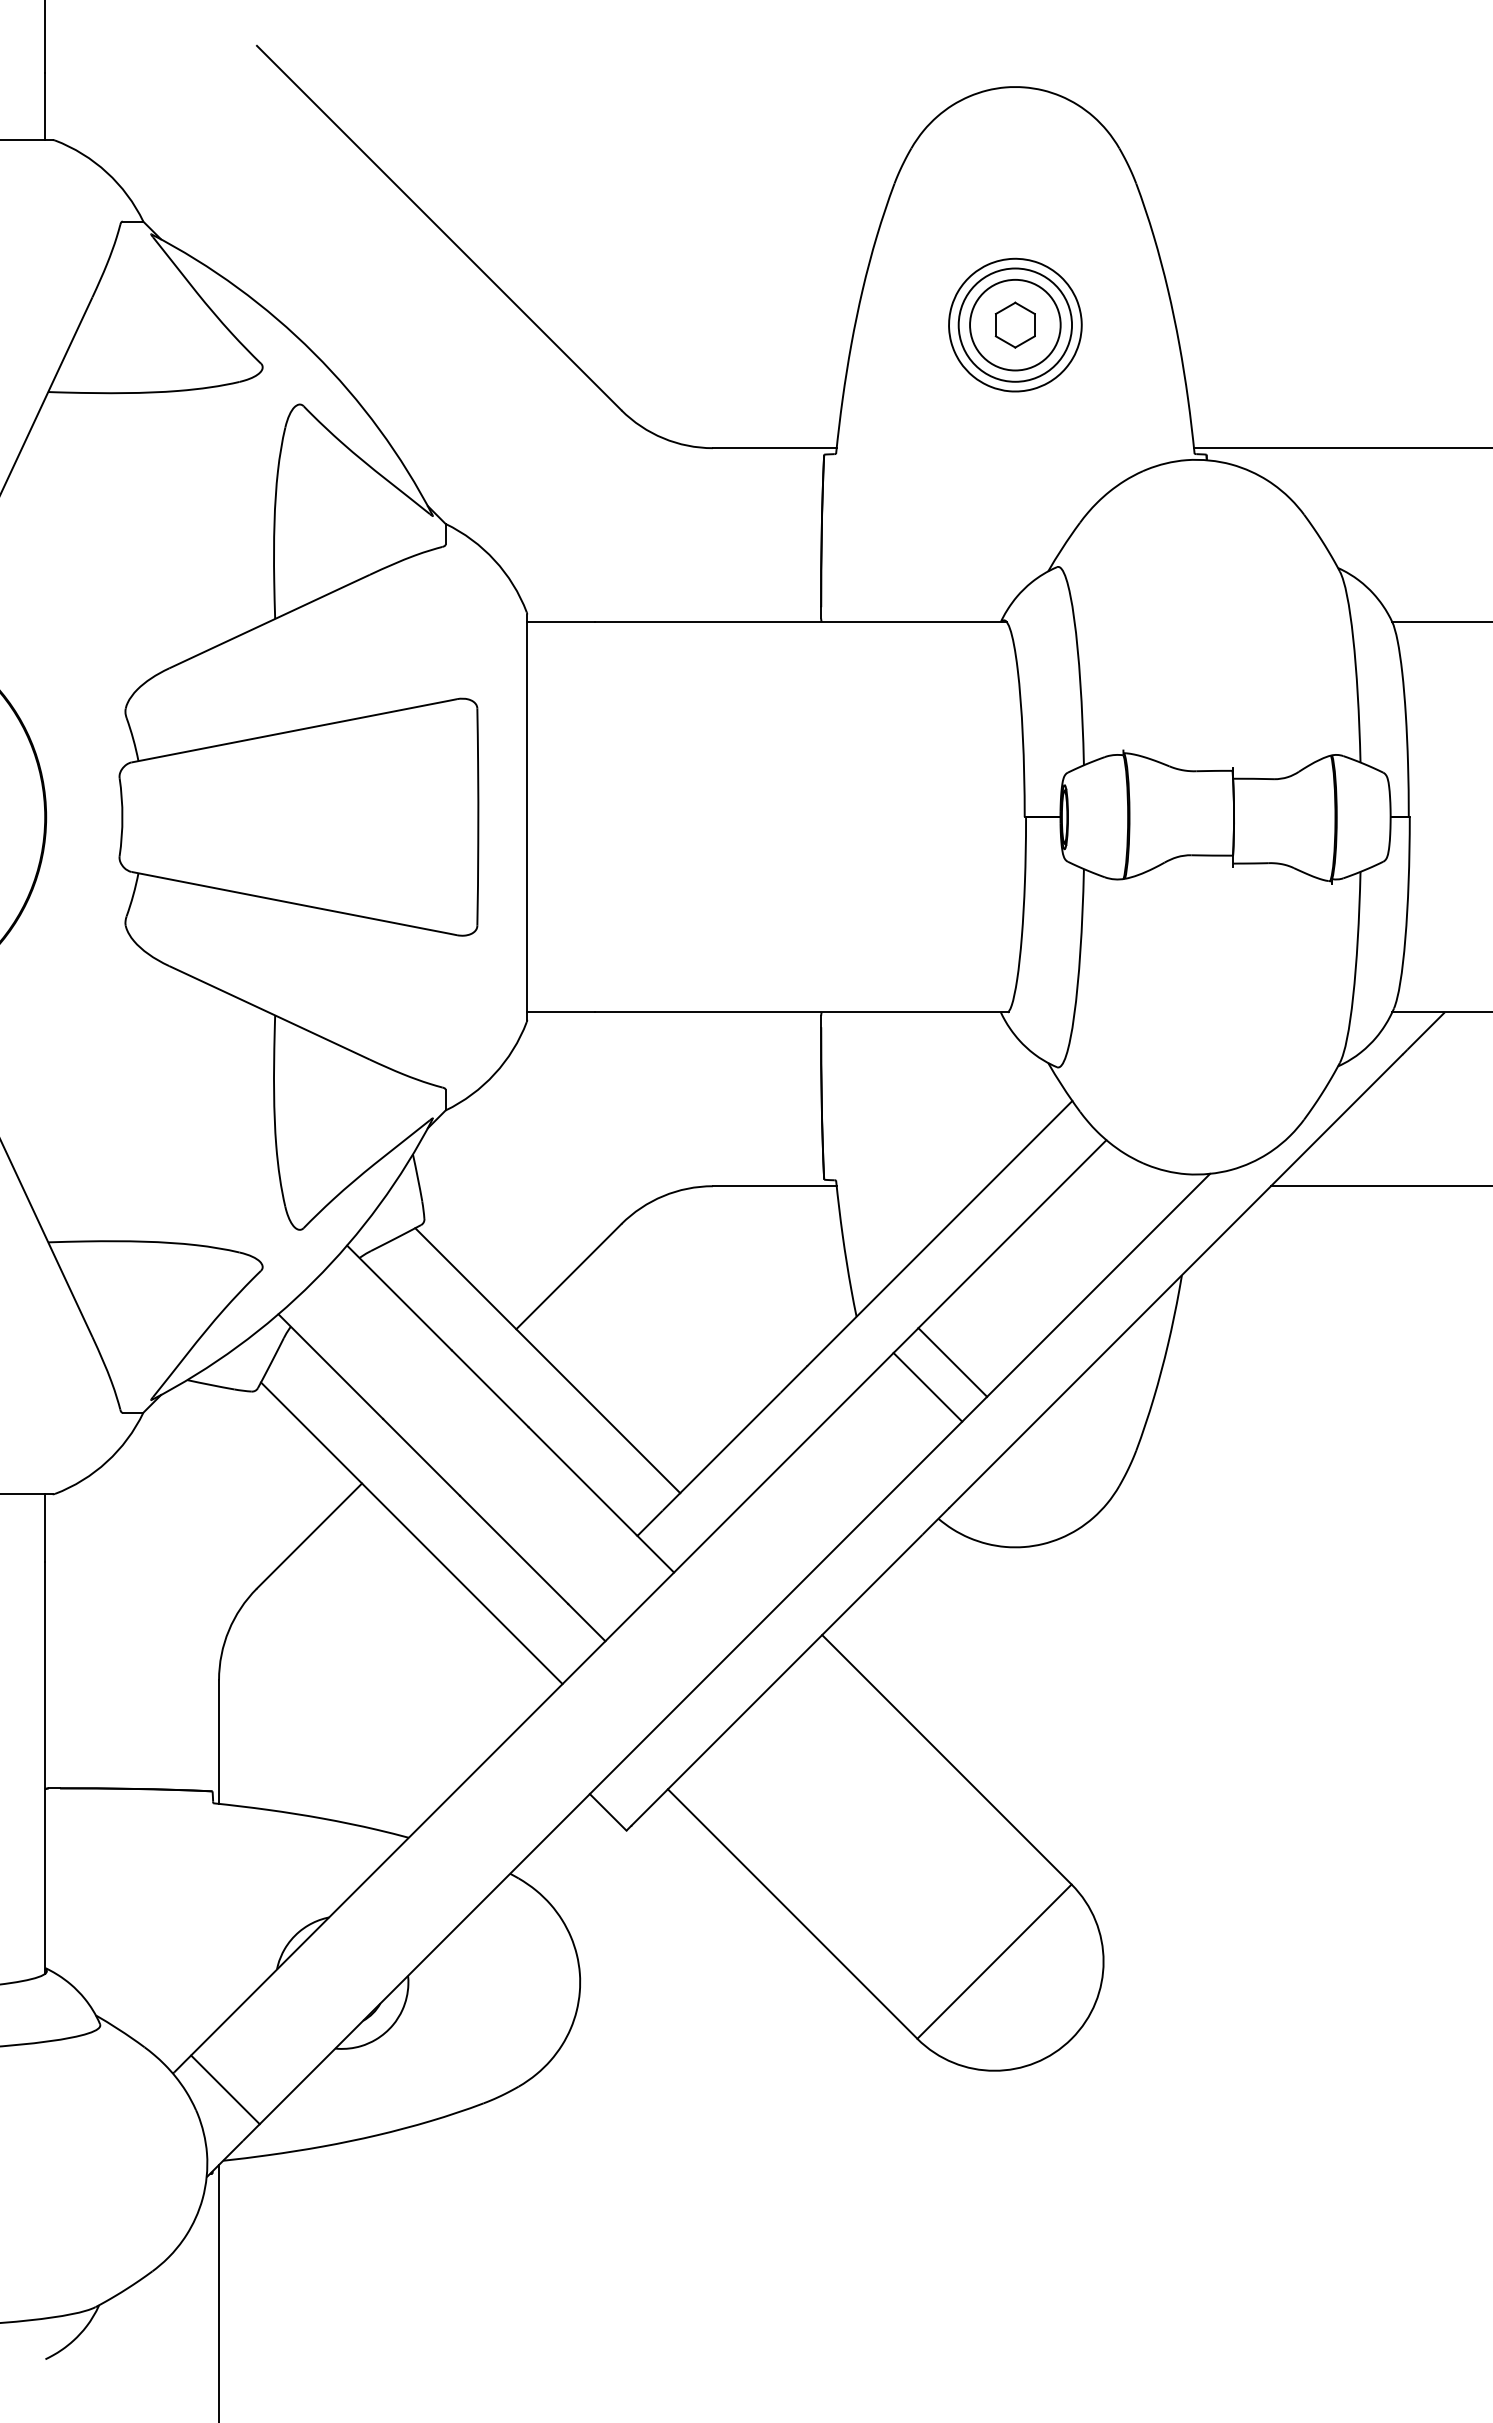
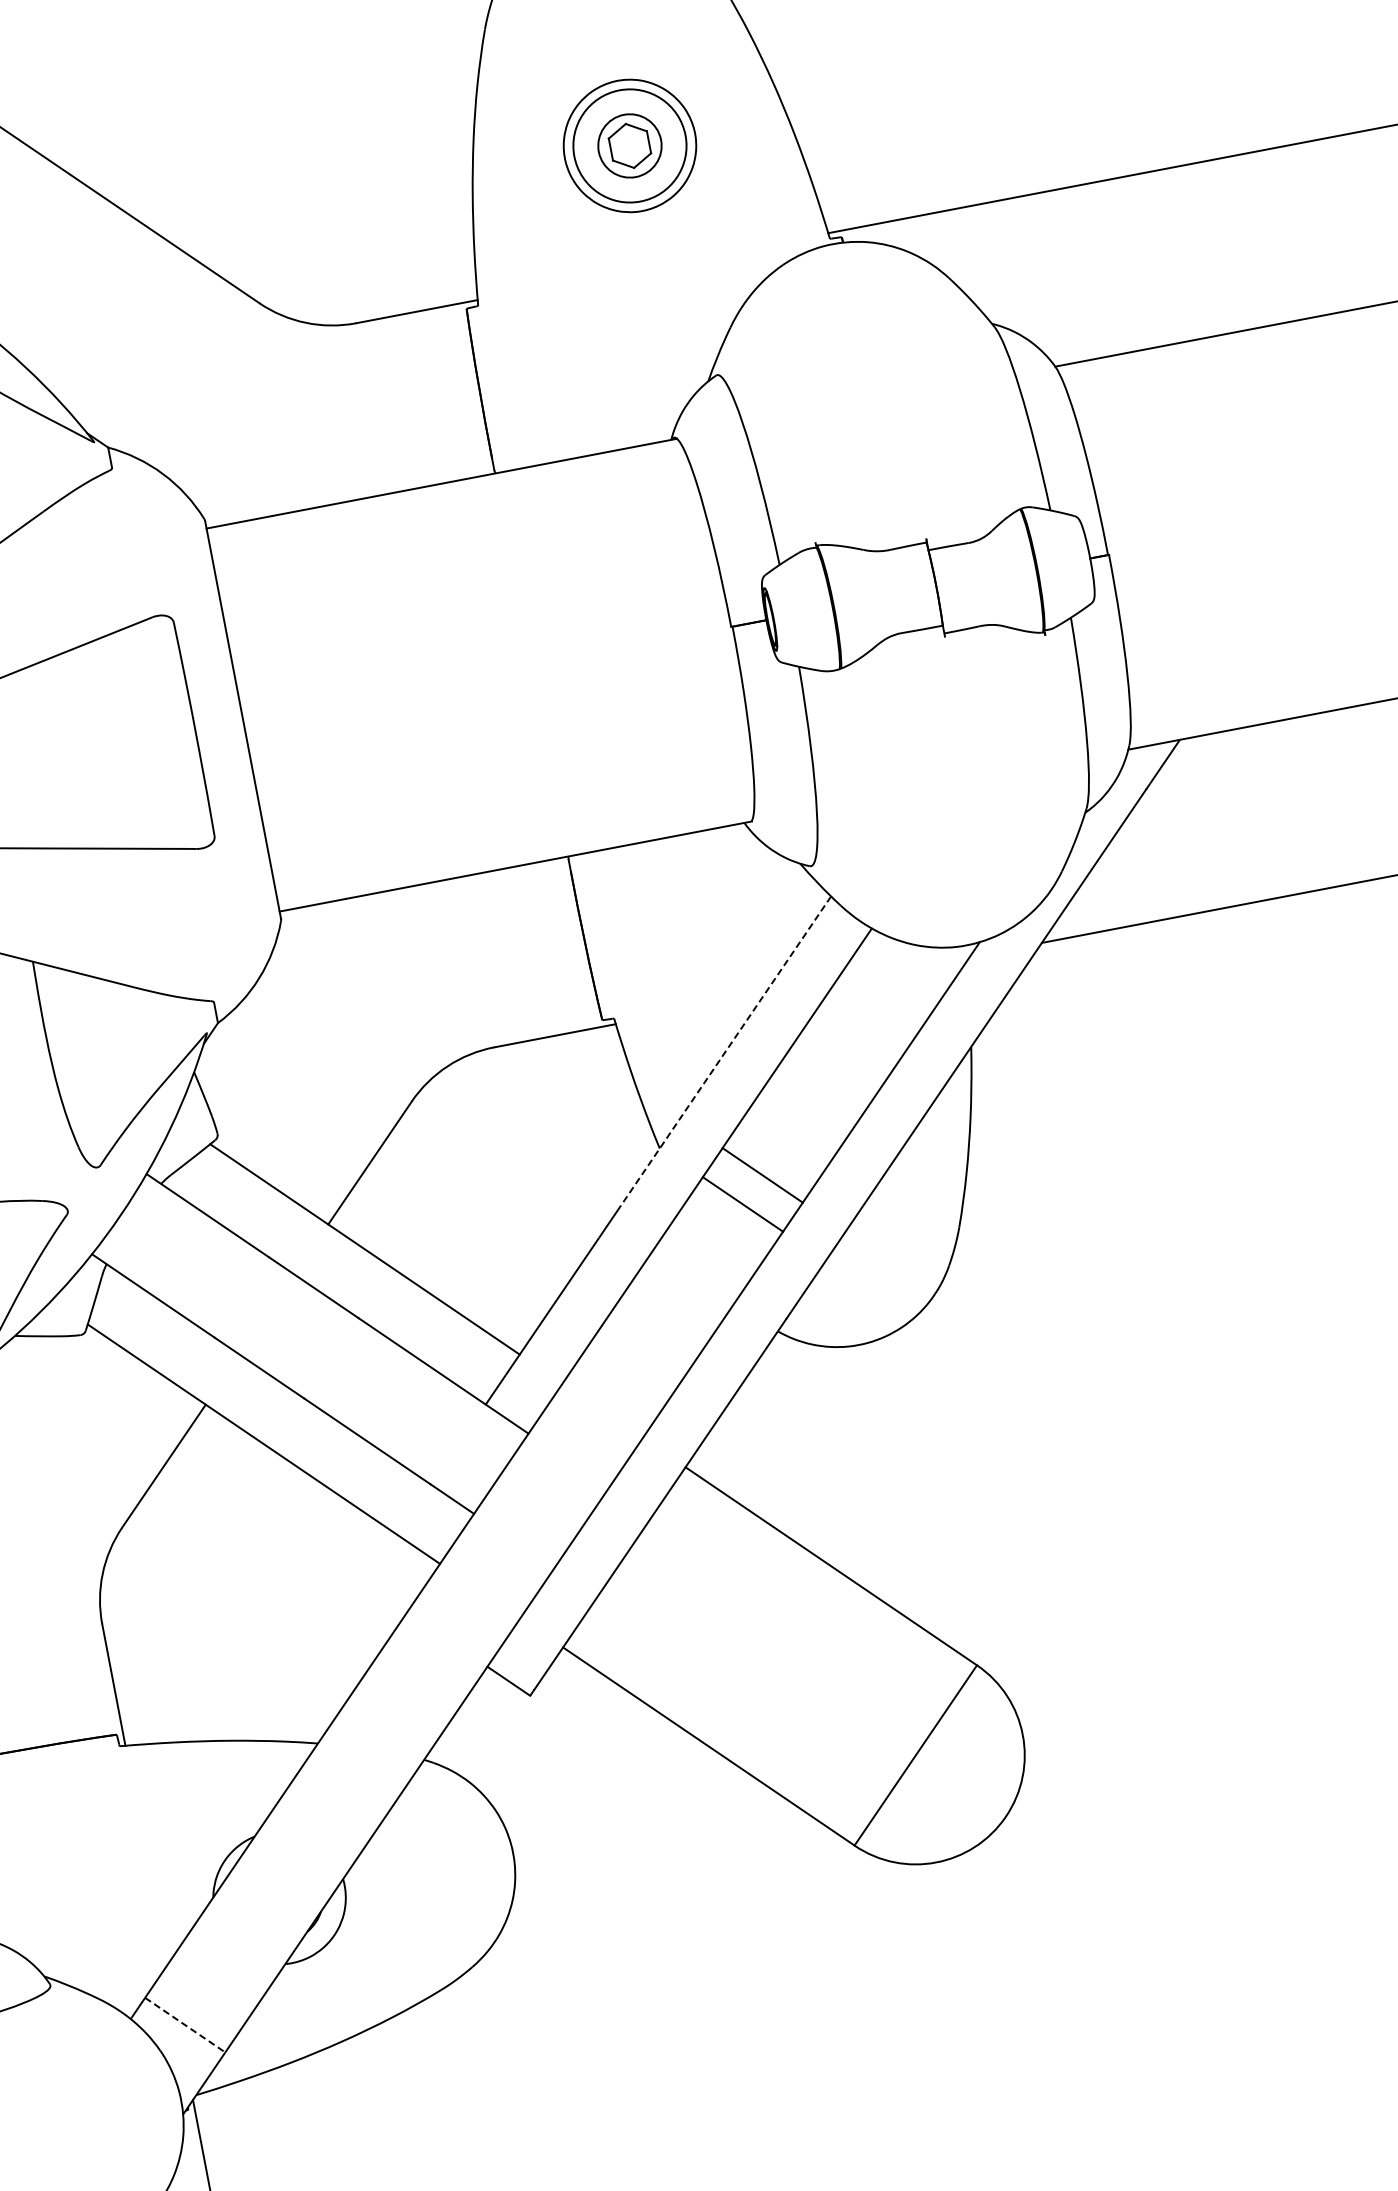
circle: (1015, 324) -> (629, 145), size x0.7
line: (939, 1233) -> (725, 1051), solid -> dashed
line: (225, 2089) -> (185, 2024), solid -> dashed

